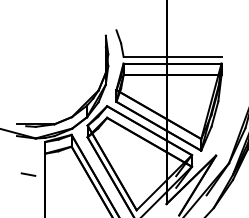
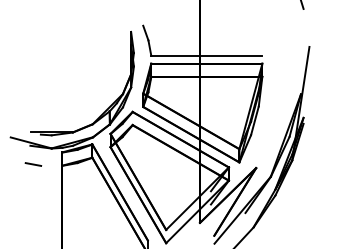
line: (28, 174) -> (33, 164), moved

